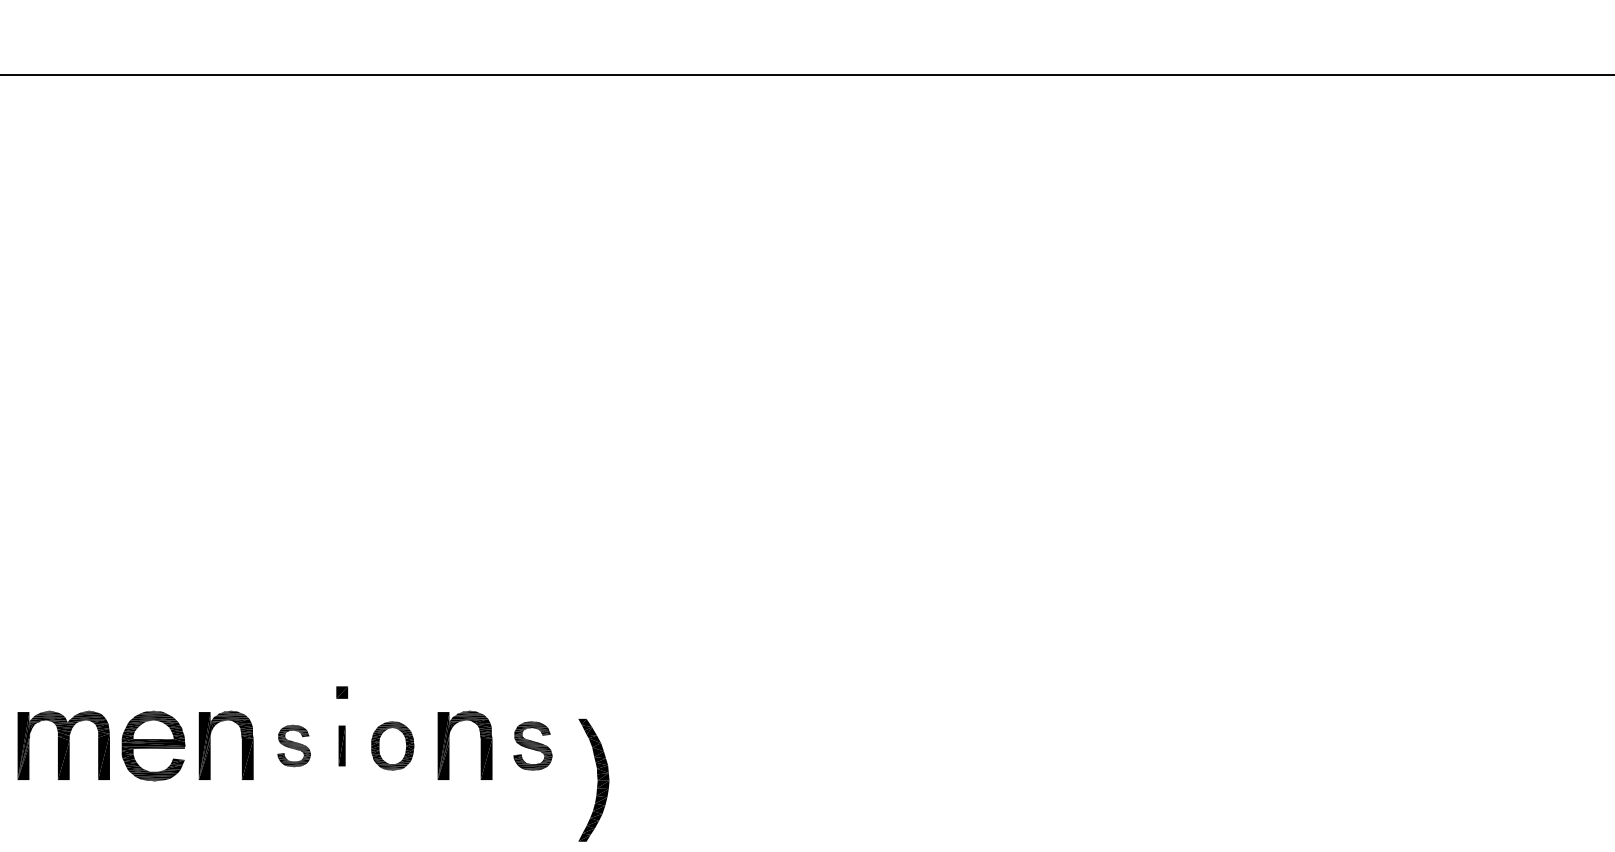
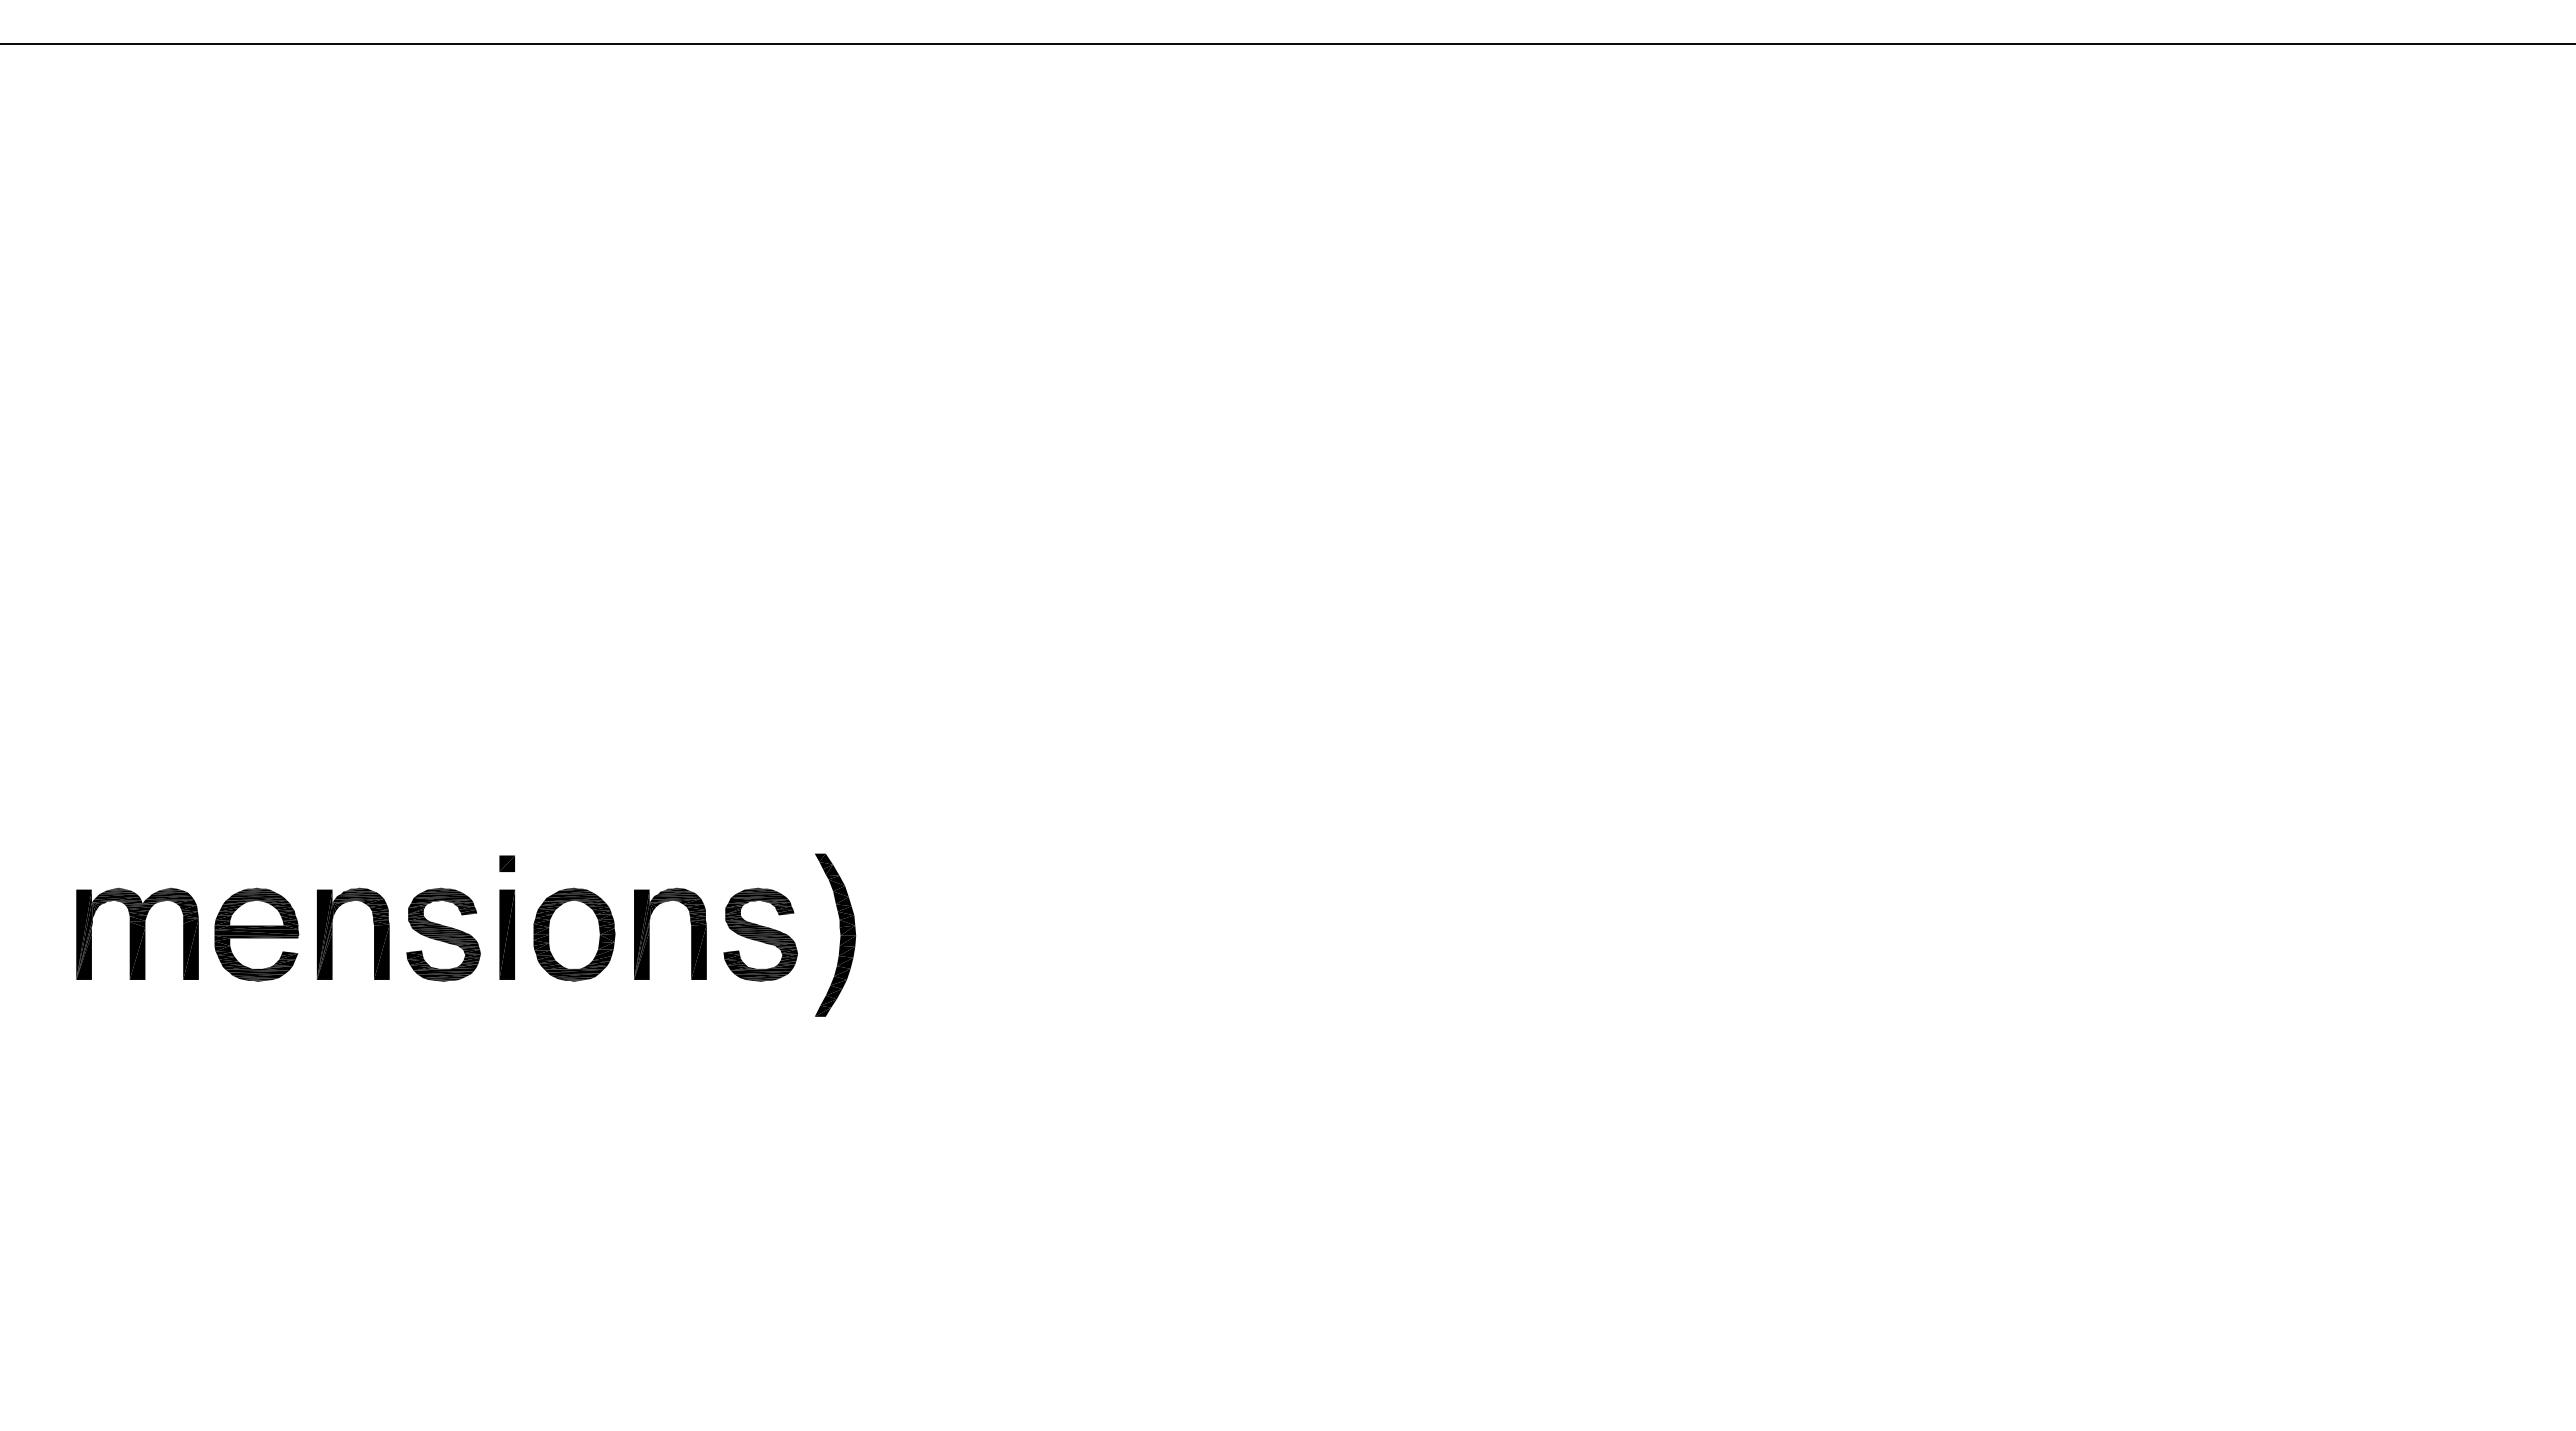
part: (294, 745) -> (443, 934), size x1.67
part: (341, 745) -> (506, 934), size x1.67
part: (392, 745) -> (574, 934), size x1.43
part: (532, 745) -> (760, 934), size x1.43
part: (593, 779) -> (835, 934), moved

